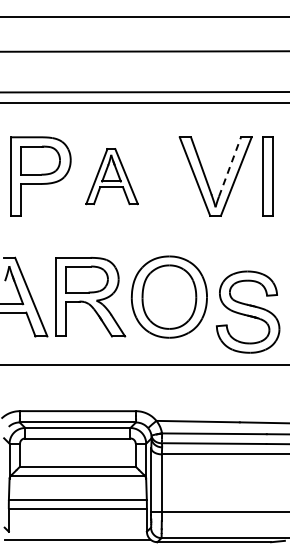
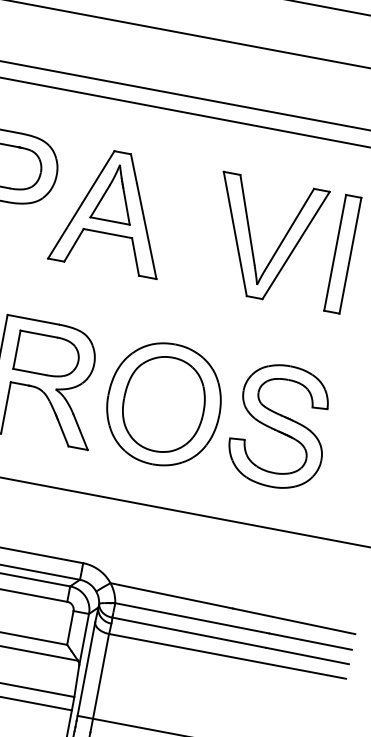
line: (230, 166) -> (290, 228), dashed -> solid
part: (111, 176) -> (112, 210), size x1.43
part: (248, 311) -> (280, 425), moved

